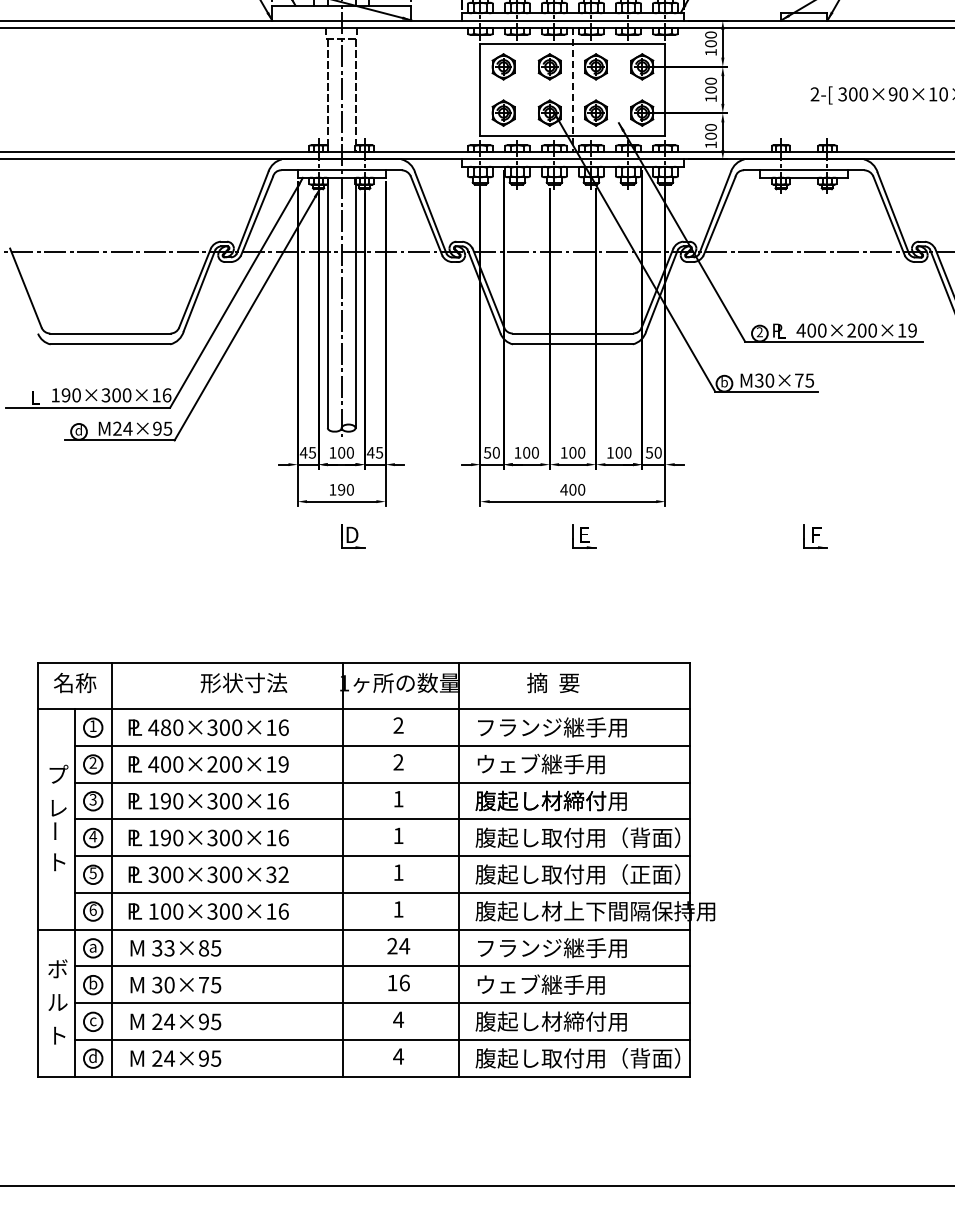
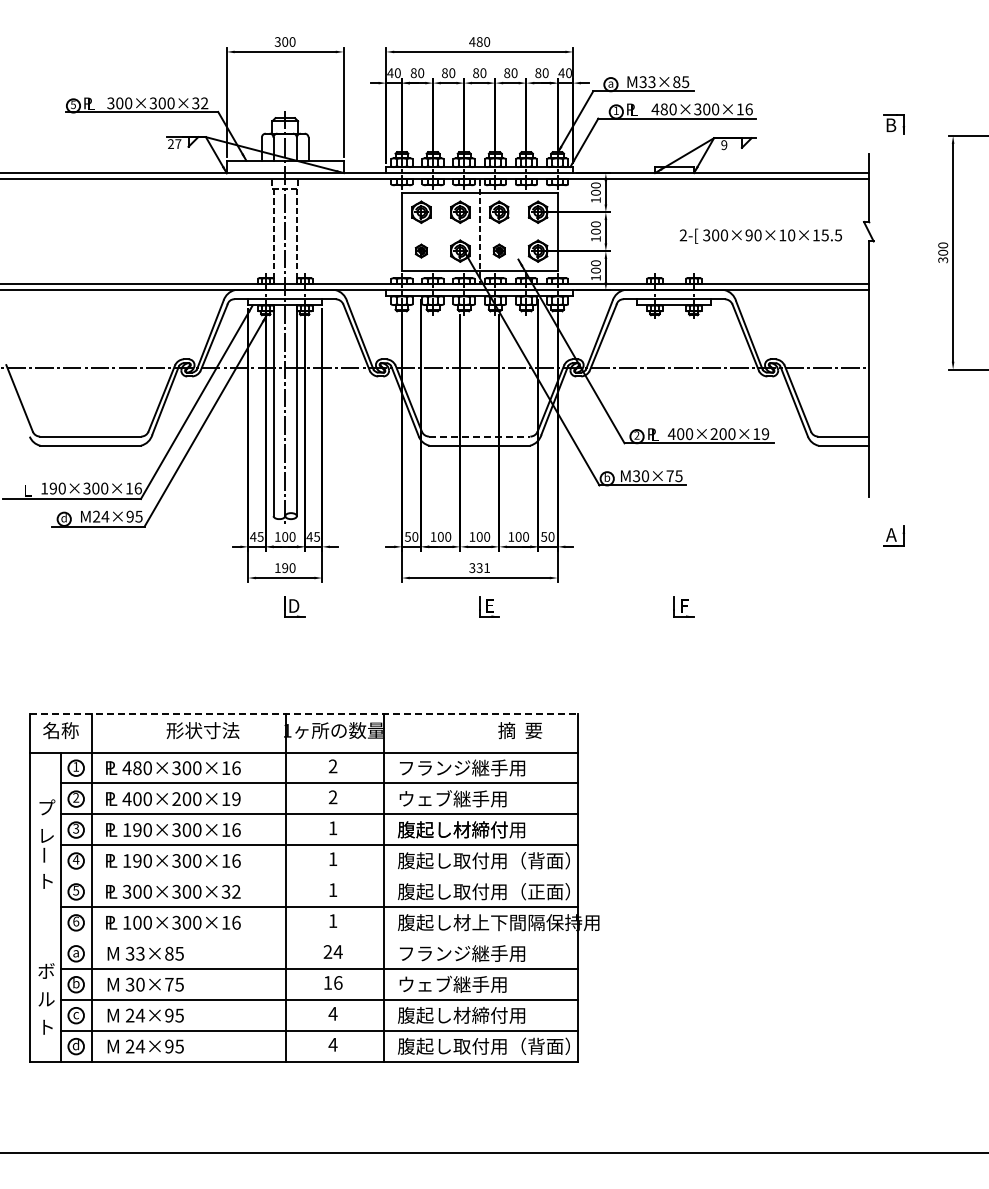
part: (503, 112) -> (421, 250), size x0.6
part: (596, 112) -> (499, 250), size x0.6
line: (572, 333) -> (479, 436), solid -> dashed
text: (572, 490) -> (479, 568), 400 -> 331
line: (364, 662) -> (304, 713), solid -> dashed
text: (553, 682) -> (520, 730), moved
line: (382, 856) -> (319, 876), removed
line: (364, 930) -> (304, 938), removed

